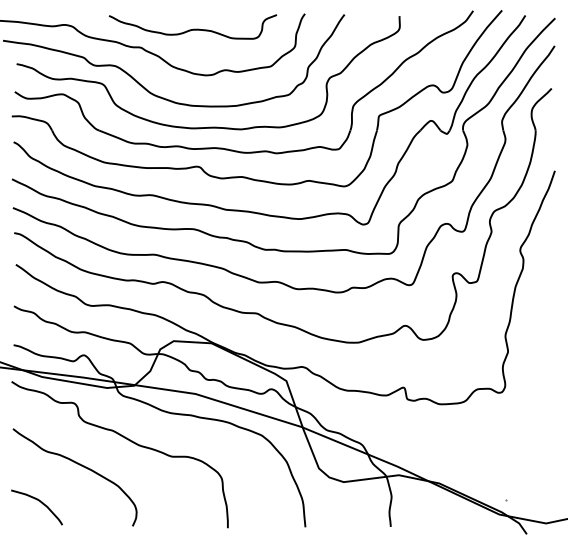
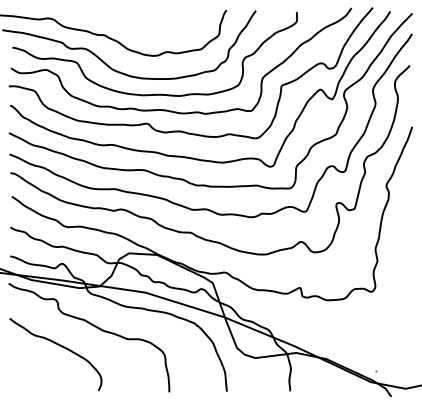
curve: (193, 28) -> (143, 21), removed
curve: (38, 501) -> (28, 372), removed

